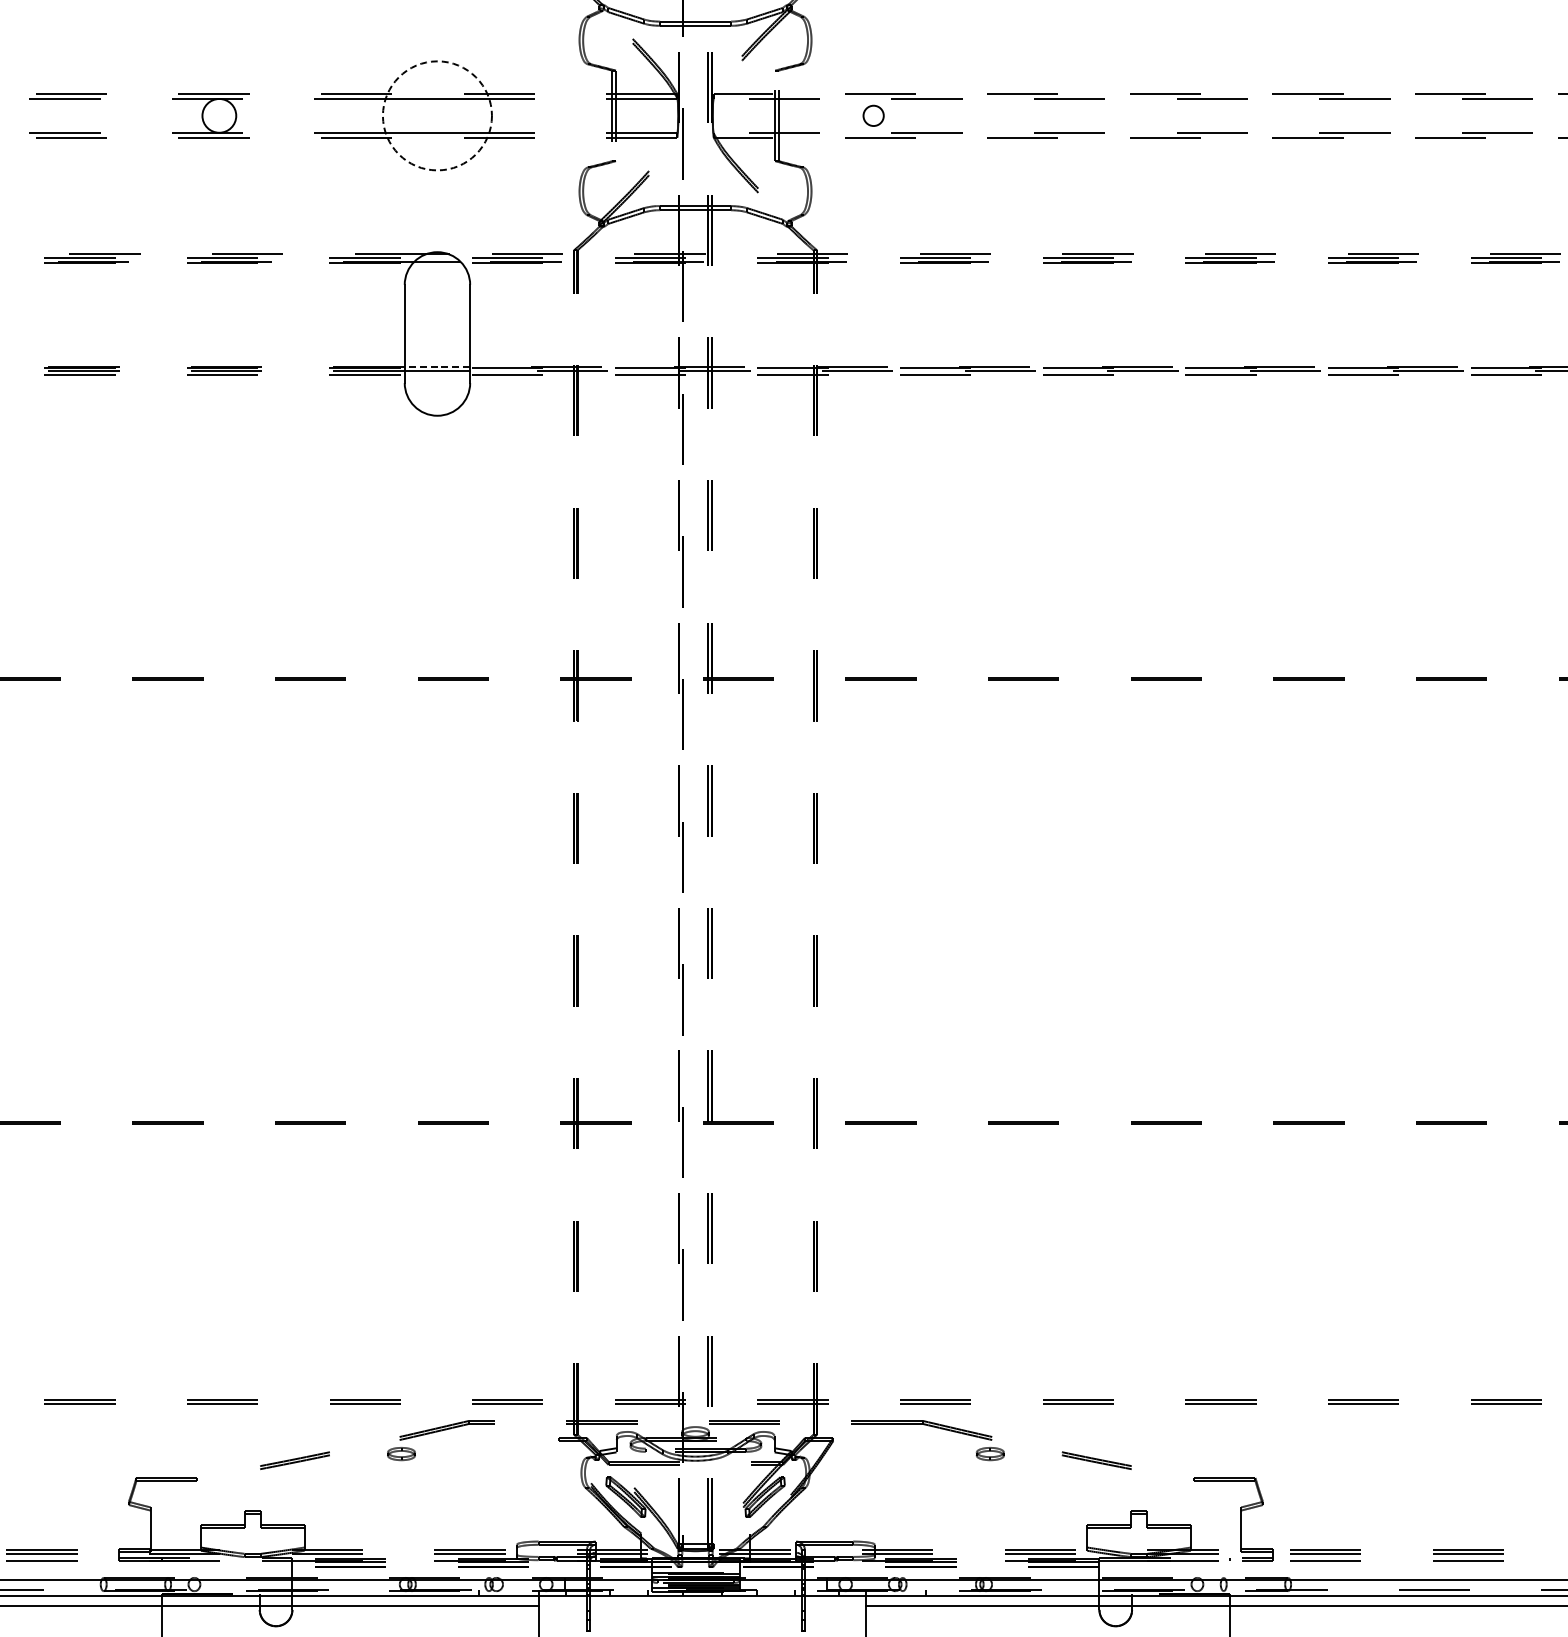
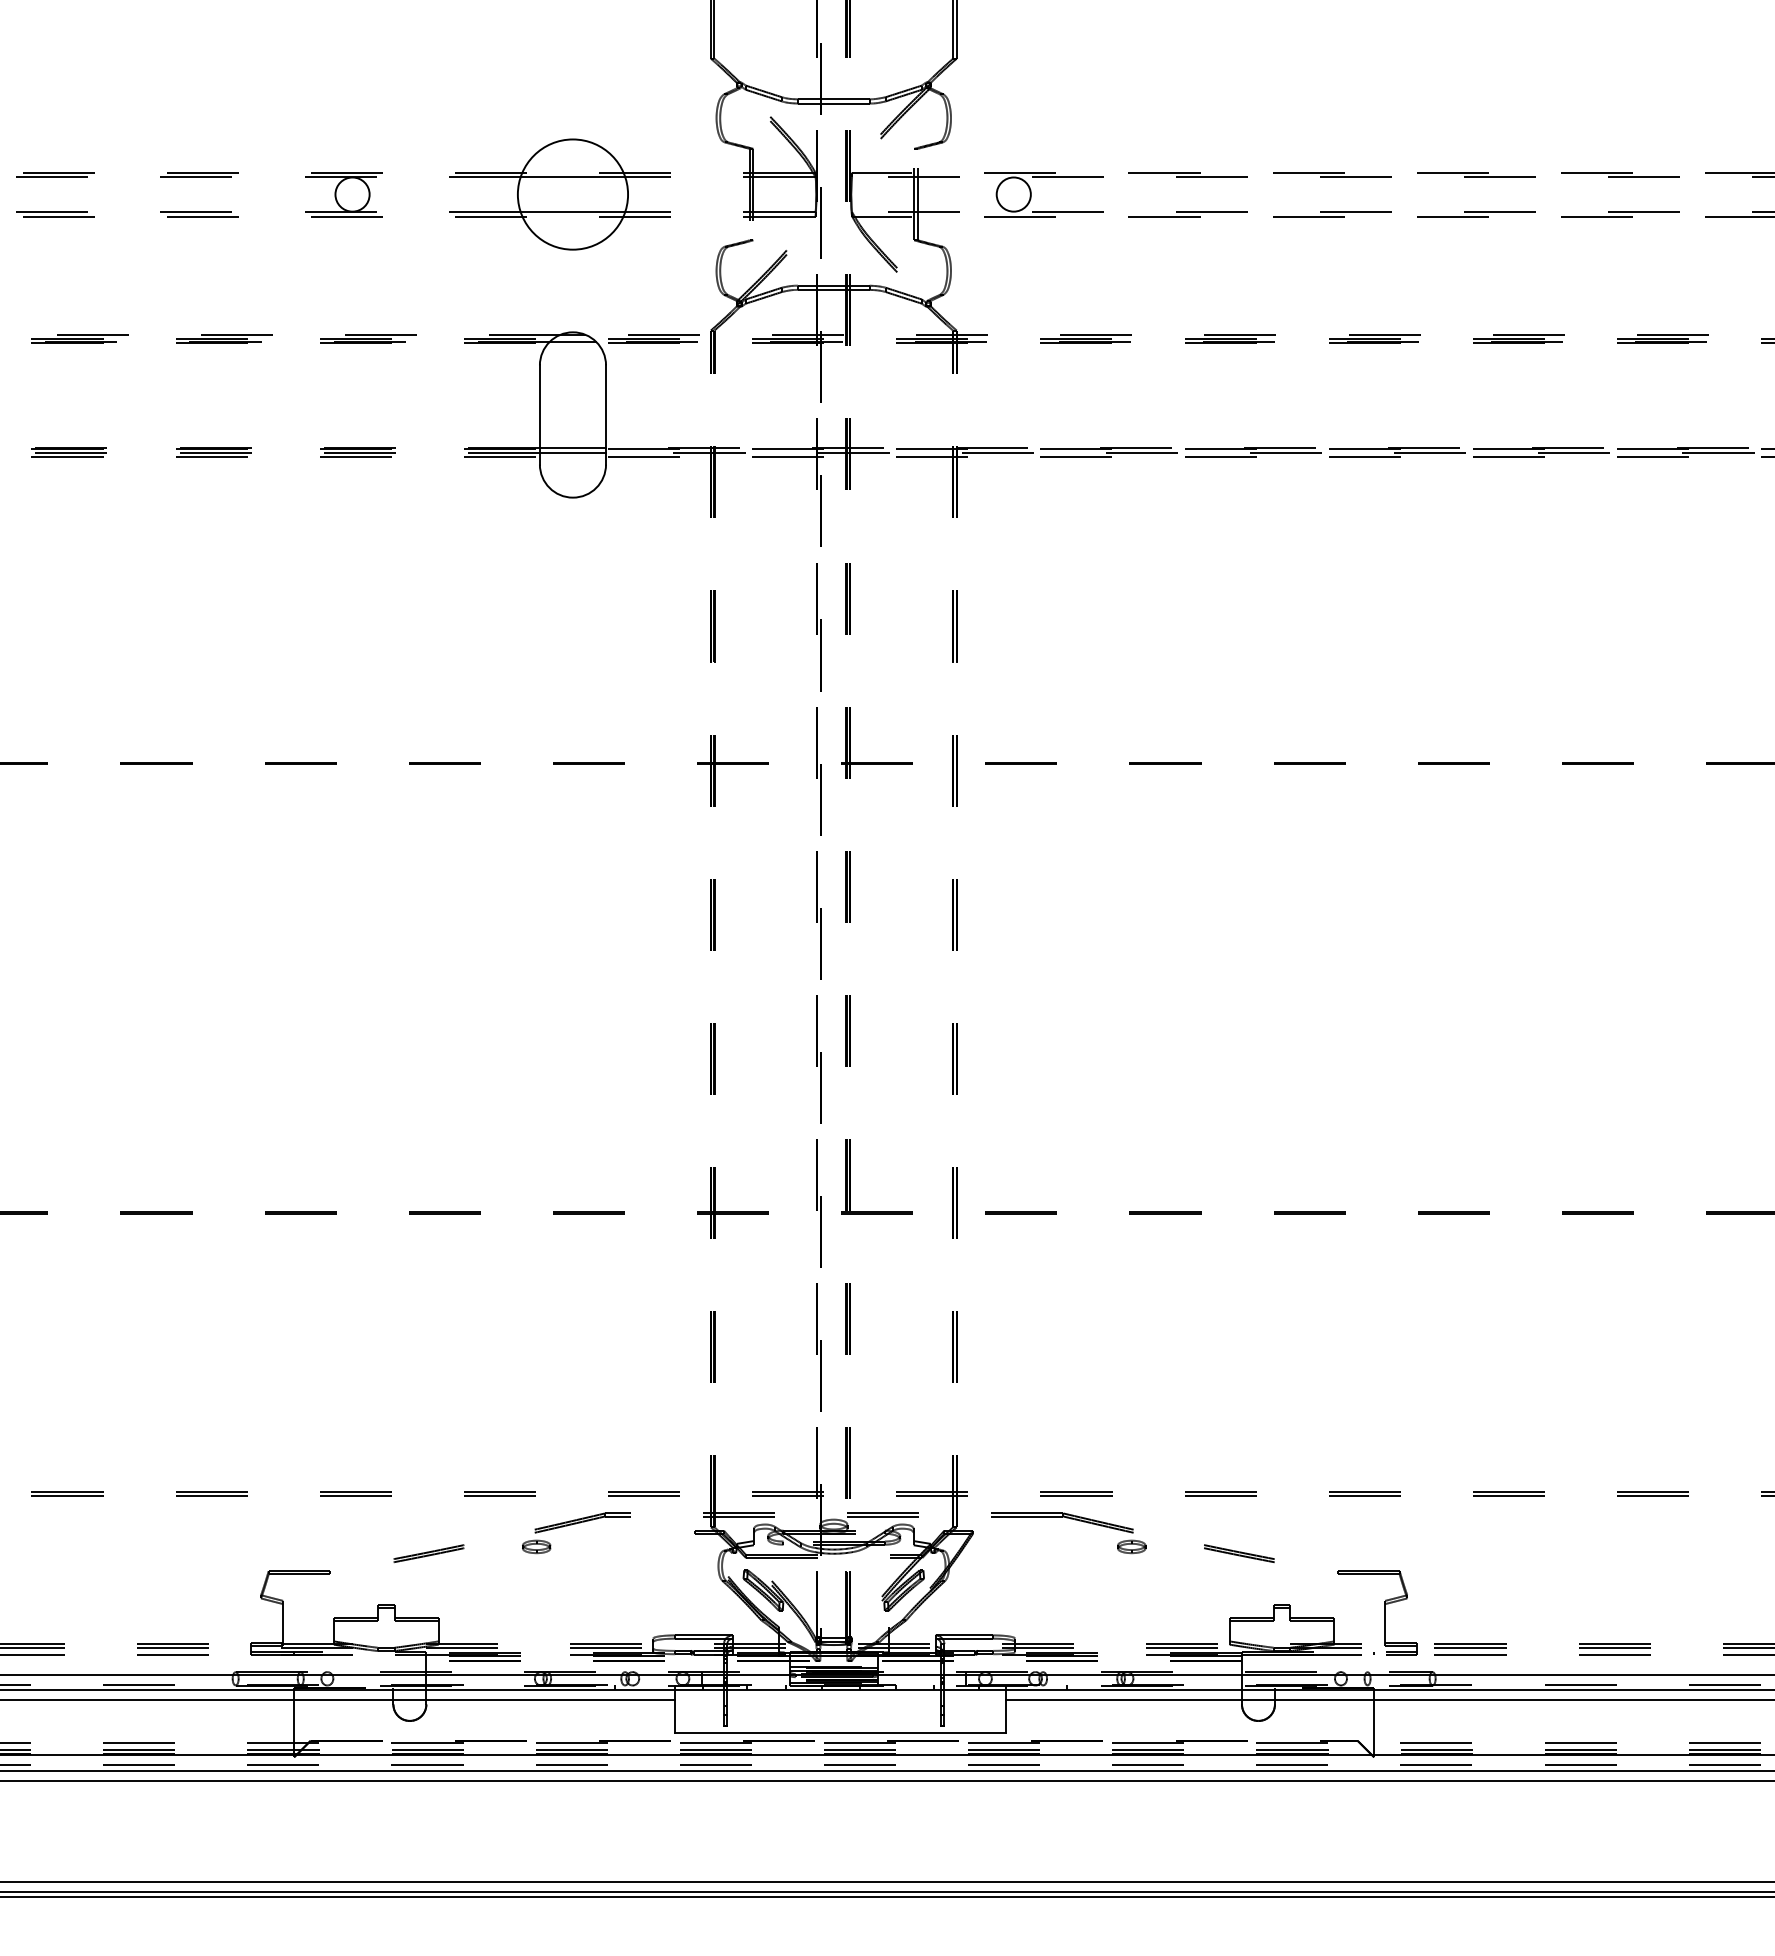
circle: (437, 115) -> (572, 194), dashed -> solid
circle: (873, 115) -> (1013, 194), size x1.67
line: (437, 367) -> (572, 448), dashed -> solid

